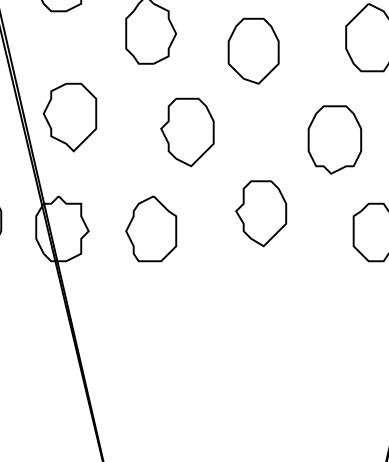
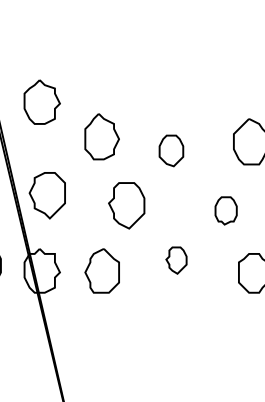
part: (253, 50) -> (171, 150), size x0.7
part: (333, 139) -> (225, 210), size x0.6
part: (261, 213) -> (176, 260), size x0.6

